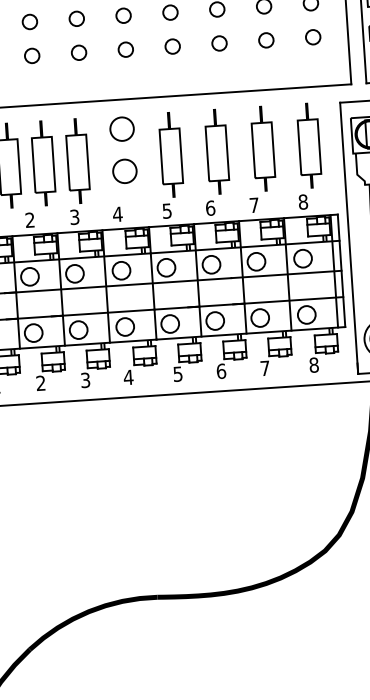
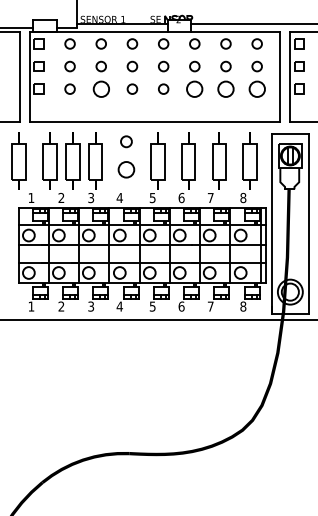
circle: (312, 36) -> (256, 88), size x1.6
circle: (265, 39) -> (225, 88), size x1.6
circle: (218, 42) -> (194, 88), size x1.6
circle: (77, 51) -> (100, 88), size x1.6
circle: (122, 128) -> (126, 141), size x0.7

